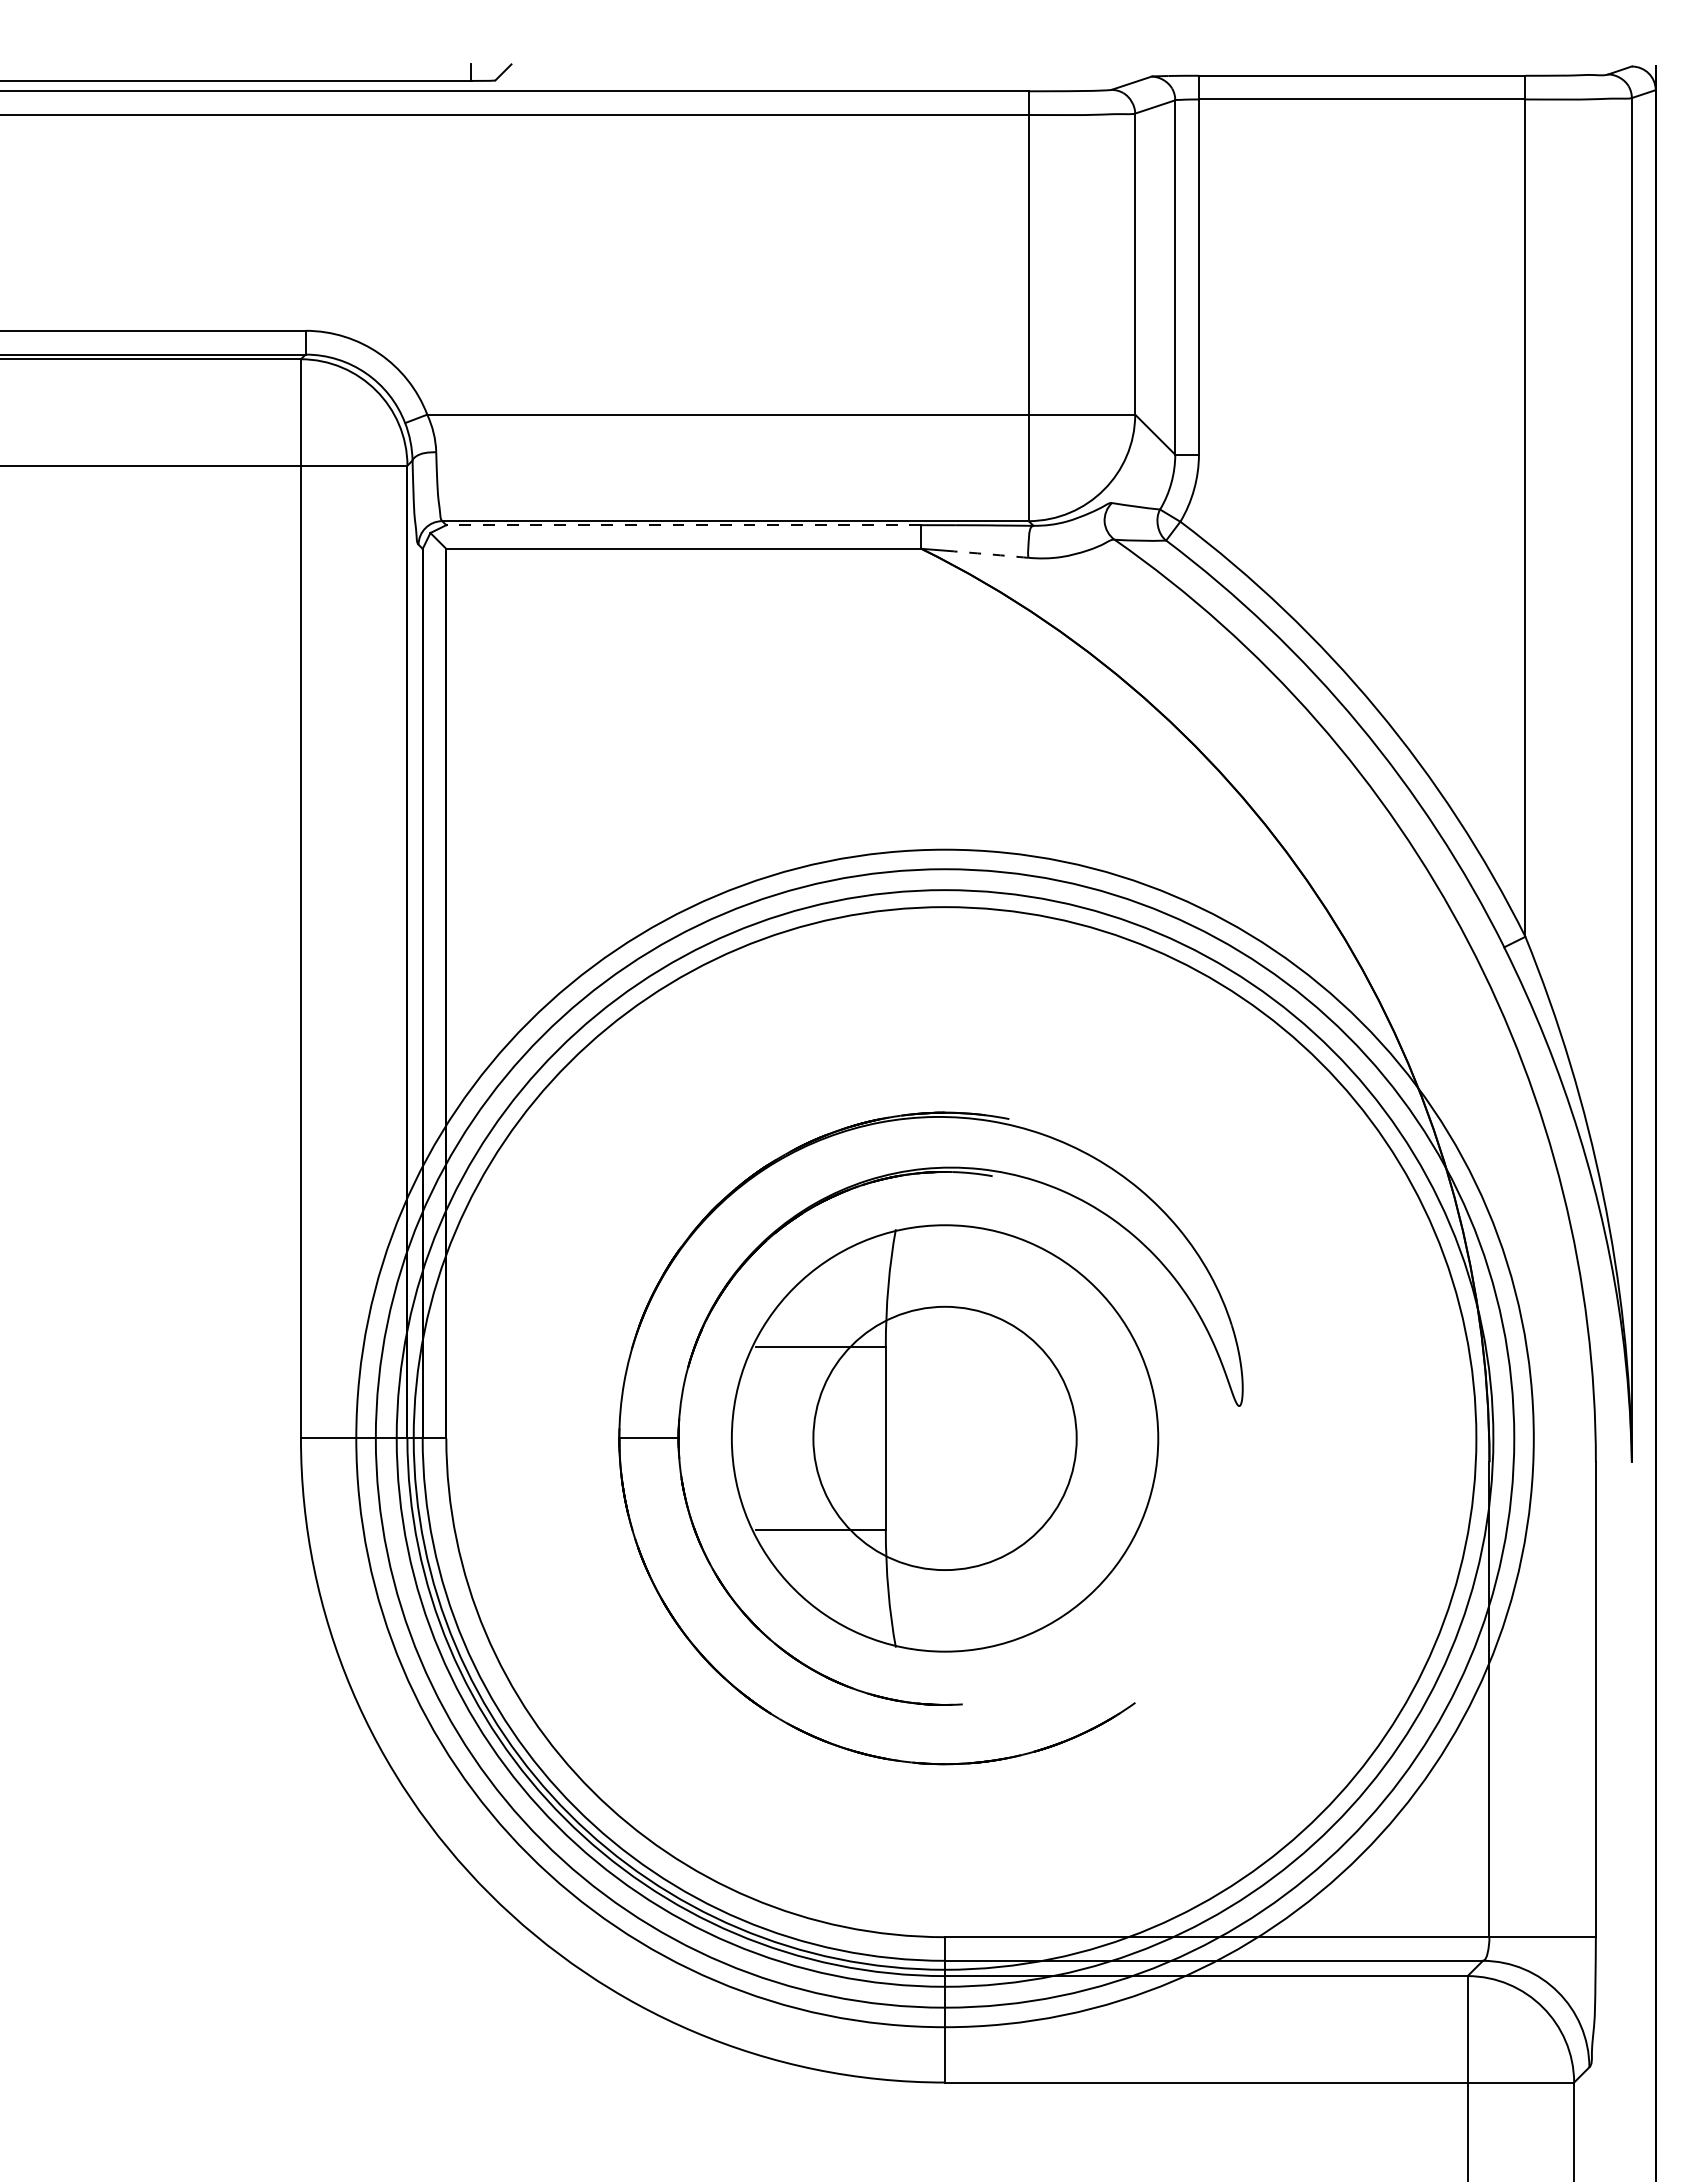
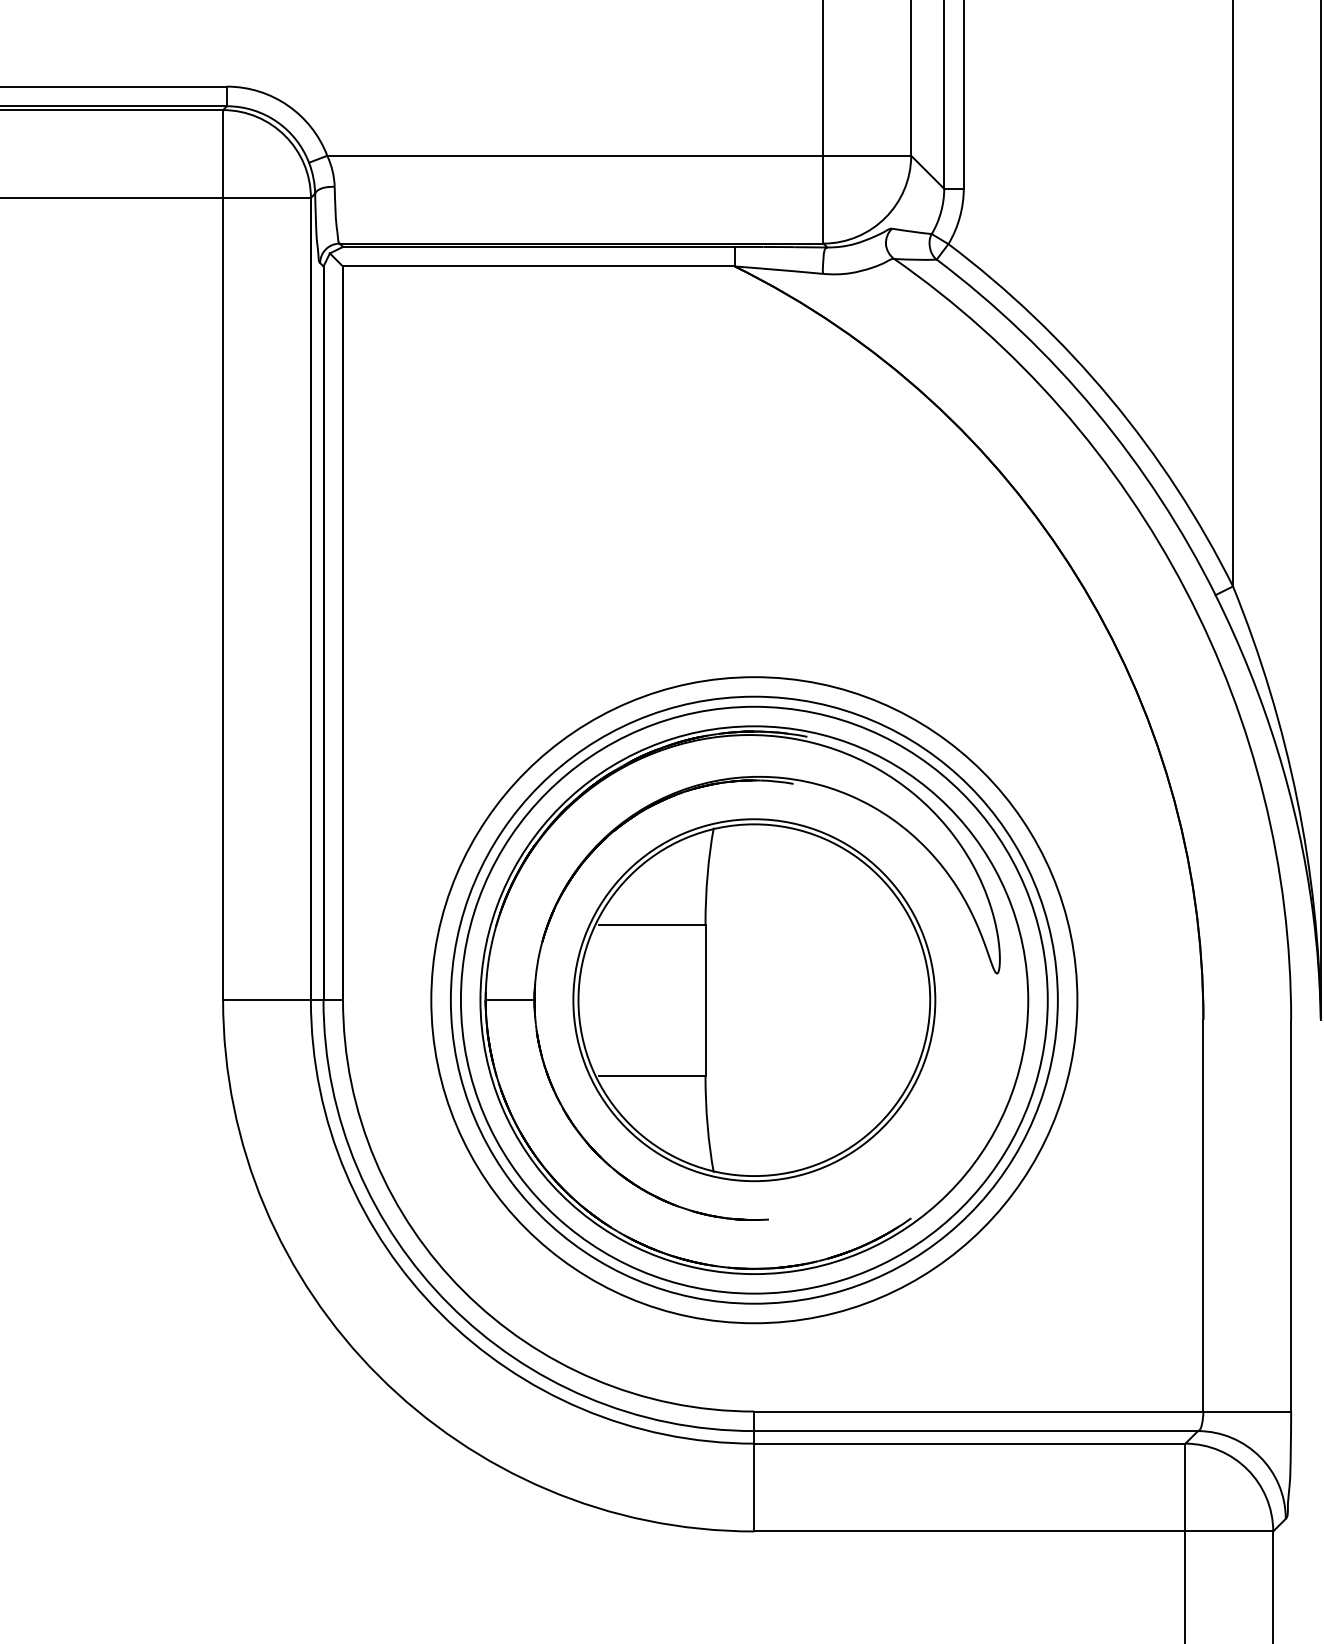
line: (683, 525) -> (538, 247), dashed -> solid
arc: (991, 554) -> (792, 271), dashed -> solid
circle: (944, 1438) -> (753, 1000), size x0.62
circle: (944, 1438) -> (753, 1000), size x0.62
circle: (944, 1438) -> (753, 1000), size x0.71
circle: (944, 1438) -> (753, 1000), size x1.67
circle: (945, 1438) -> (754, 1000), size x0.62

